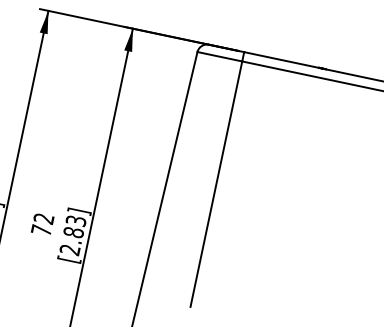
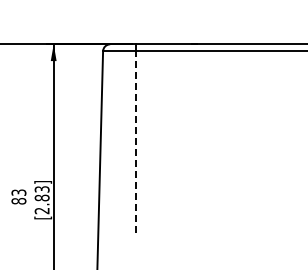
line: (216, 183) -> (136, 141), solid -> dashed
text: (42, 223) -> (18, 196), 72 -> 83

